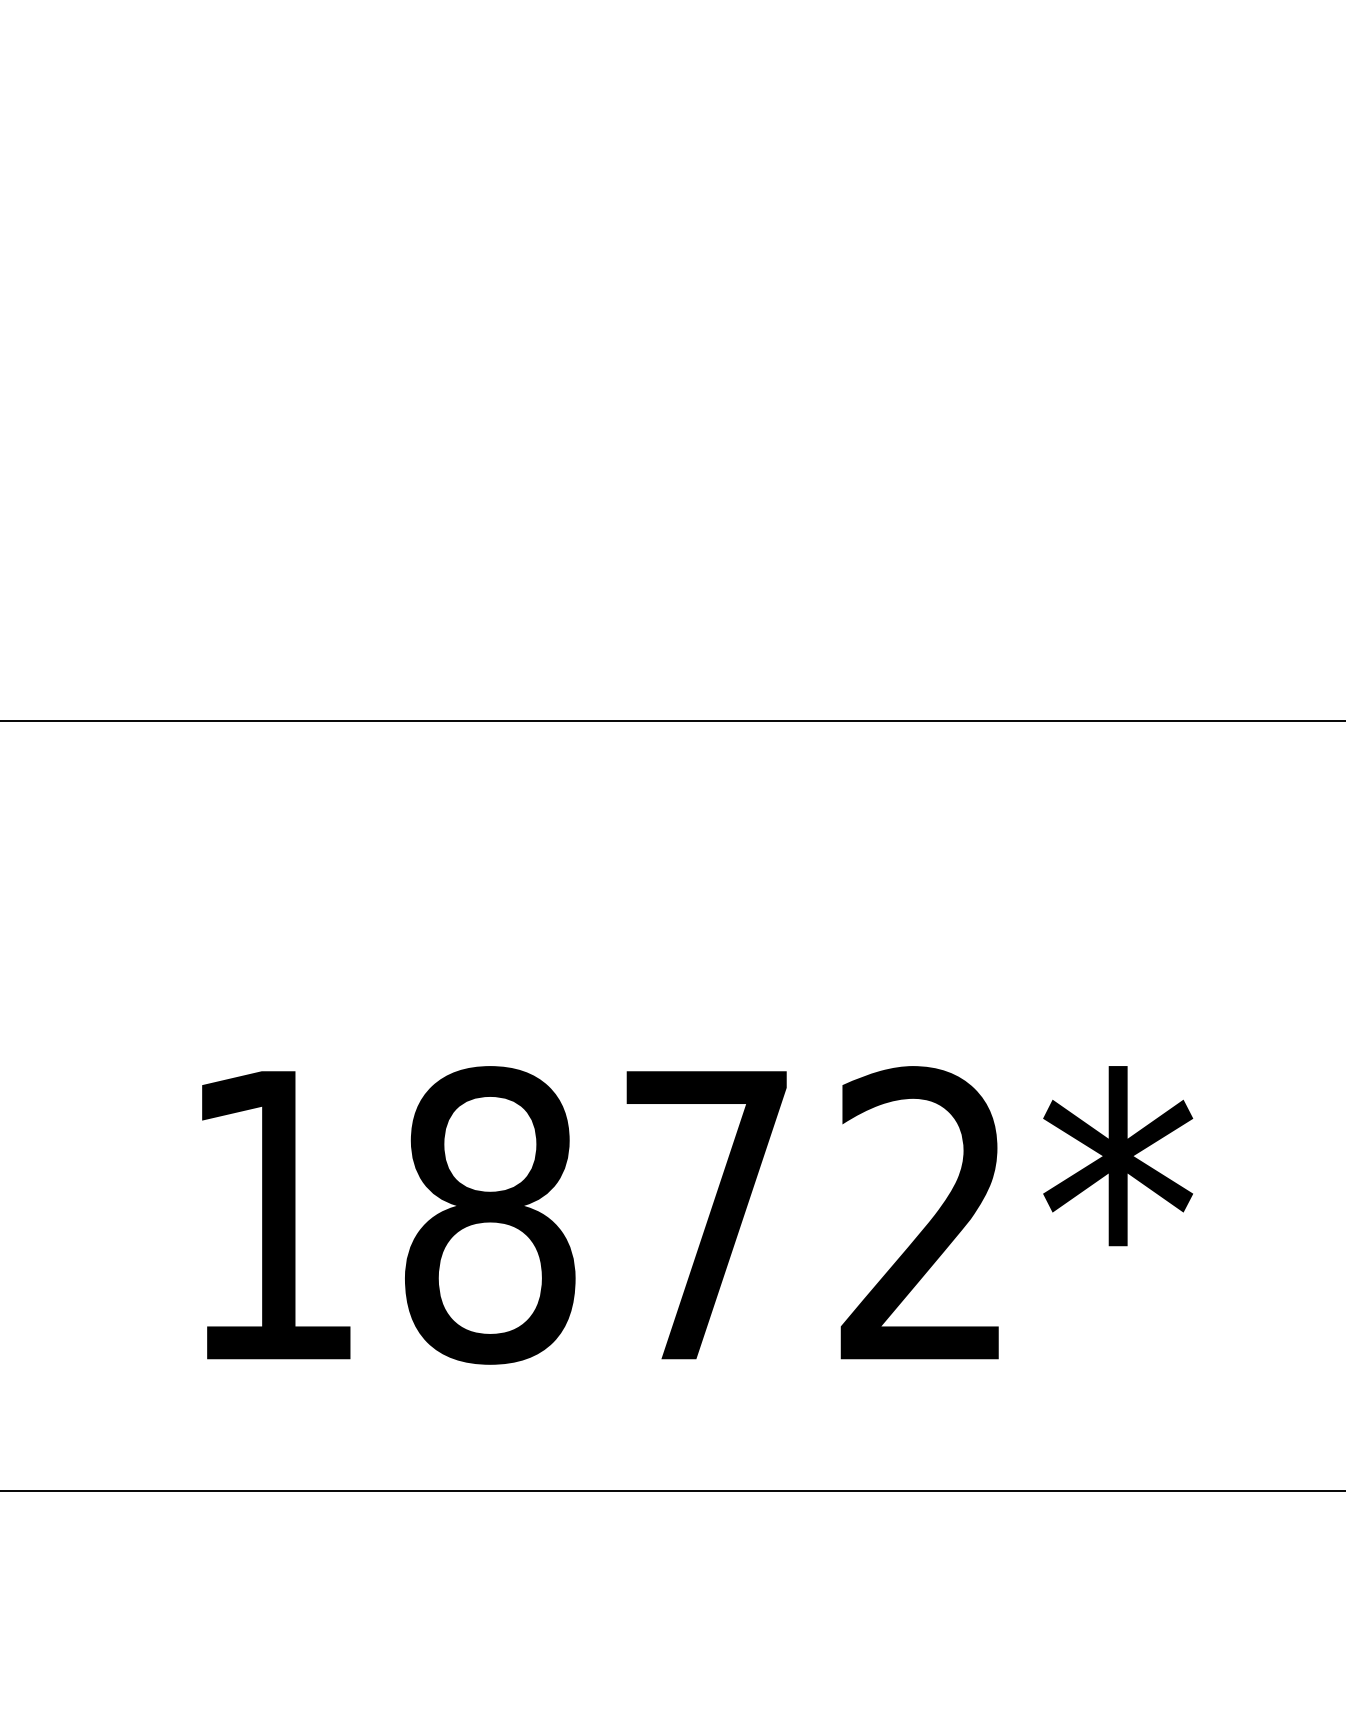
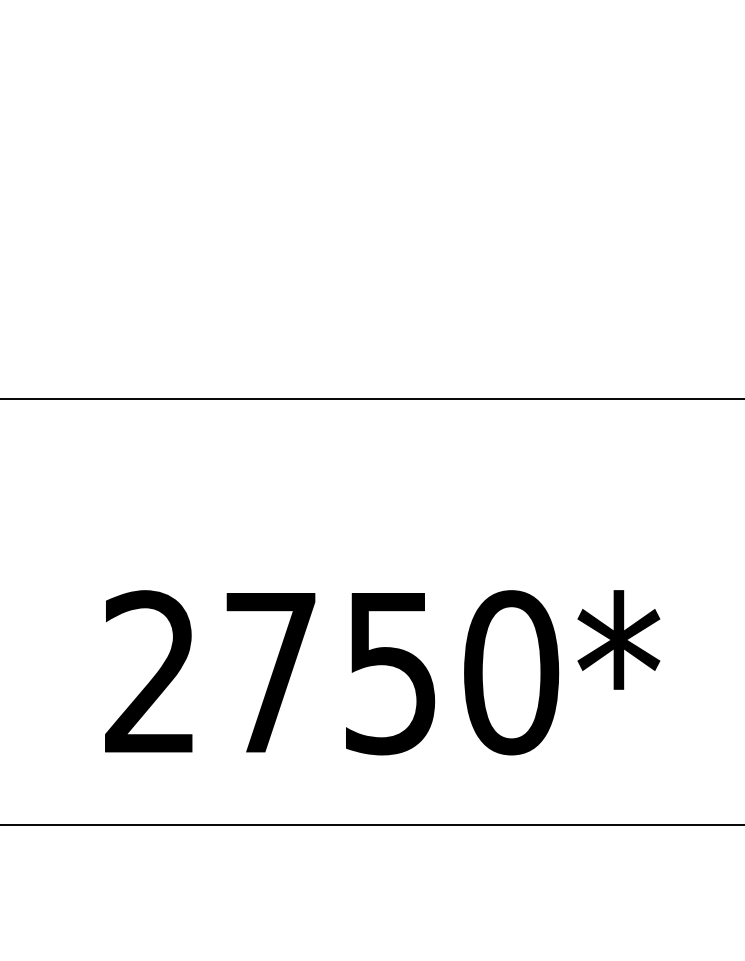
text: (600, 1214) -> (332, 672), 1872* -> 2750*

